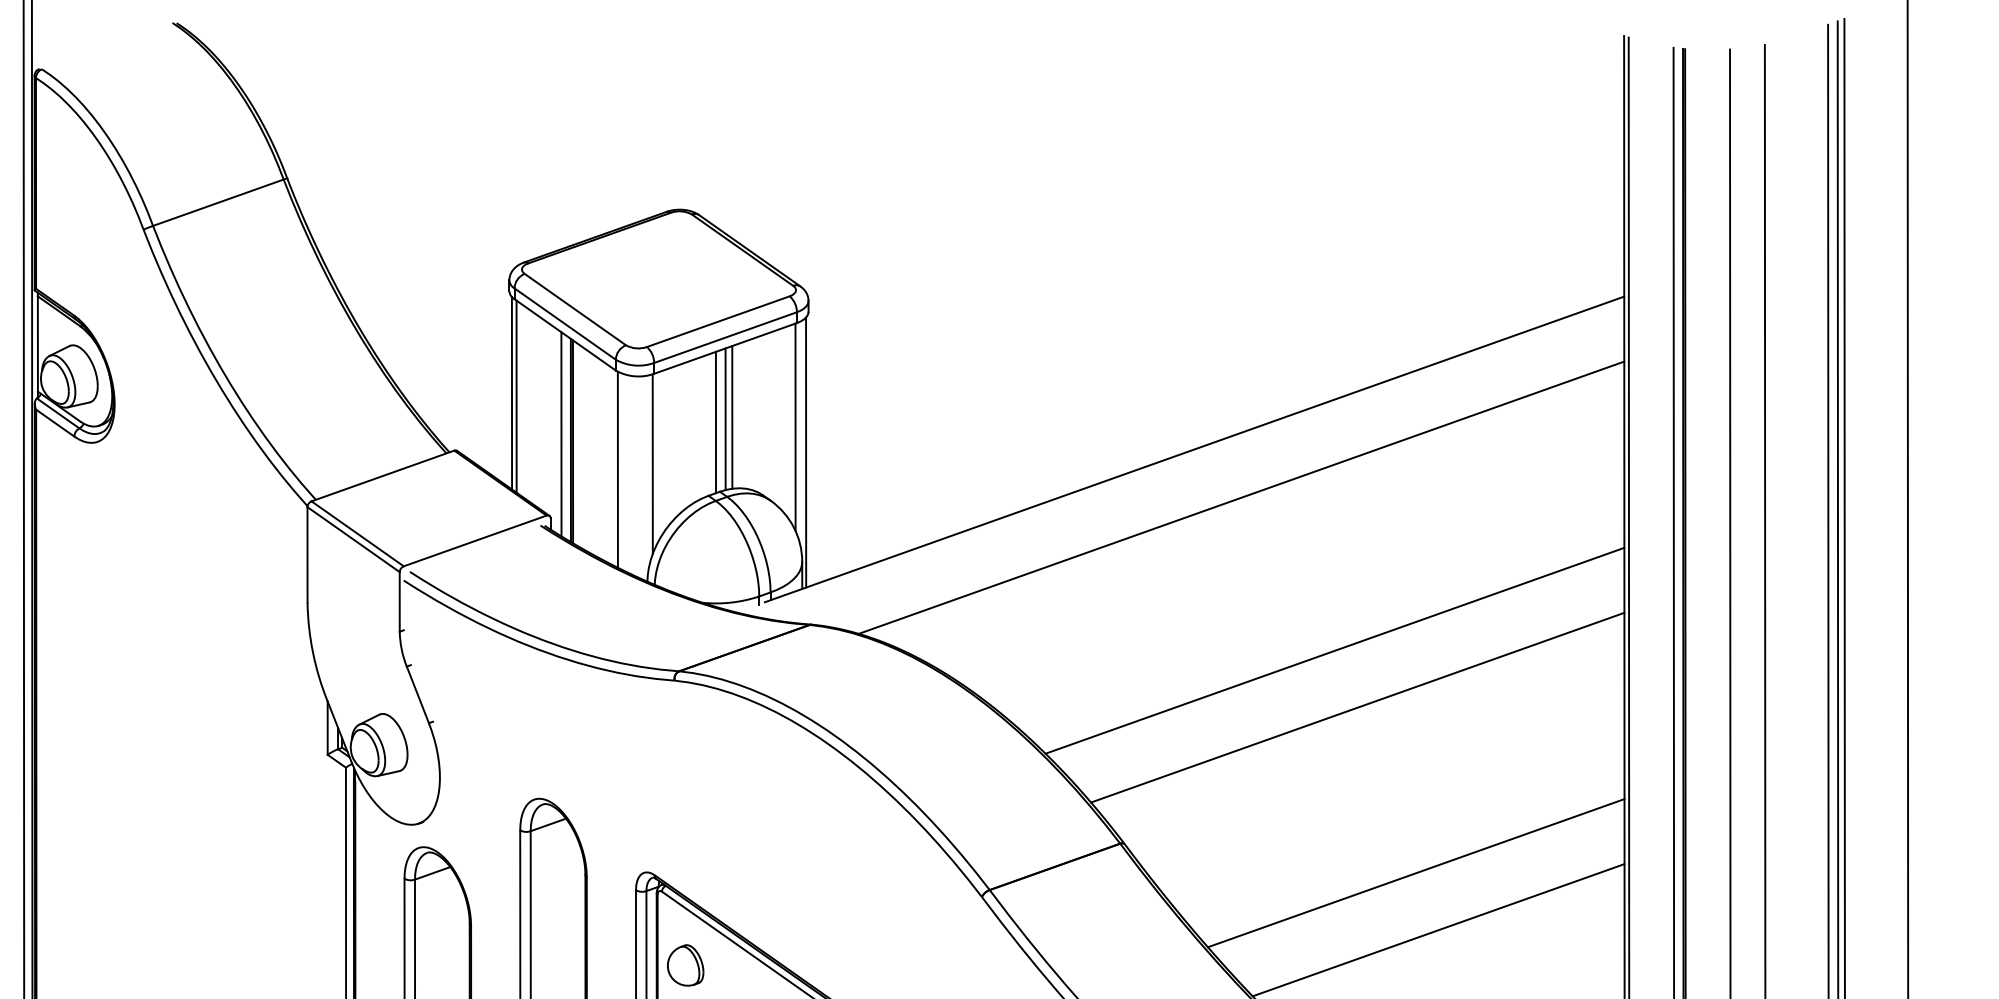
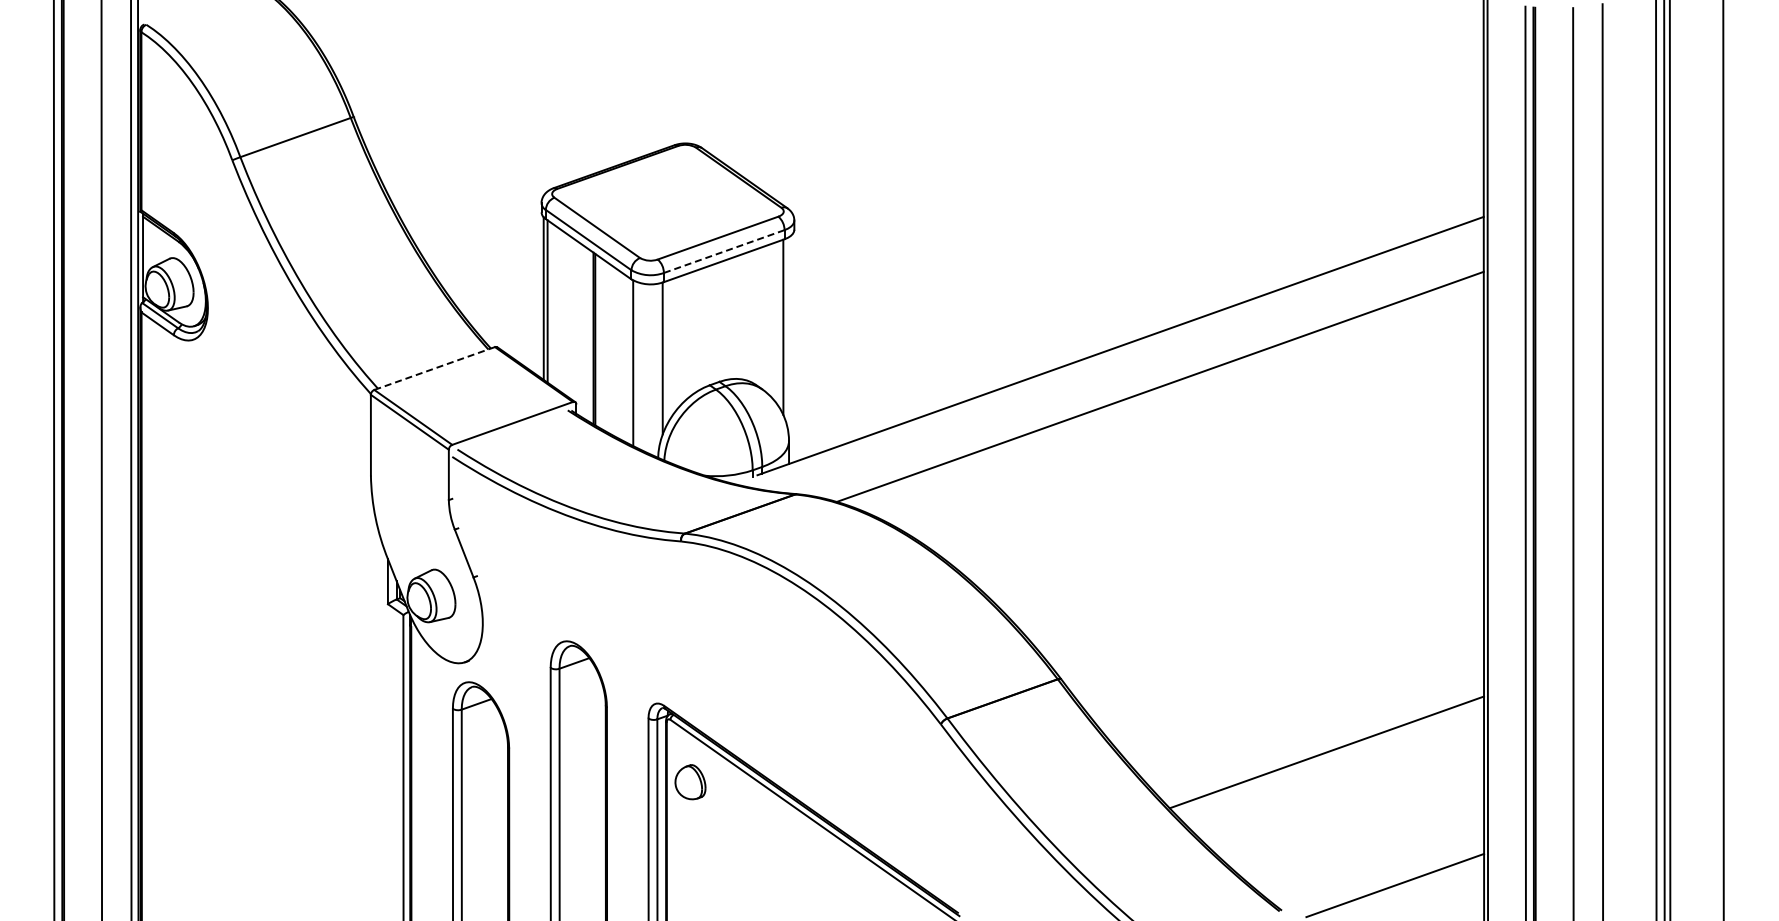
line: (724, 337) -> (723, 251), solid -> dashed
line: (731, 416) -> (729, 318), removed
line: (725, 419) -> (724, 320), removed
line: (716, 422) -> (716, 323), removed
line: (561, 434) -> (585, 333), removed
line: (806, 452) -> (792, 348), removed
line: (382, 475) -> (434, 368), solid -> dashed
line: (1334, 651) -> (1238, 516), removed
line: (1357, 707) -> (1258, 564), removed
line: (1415, 872) -> (1307, 703), removed

